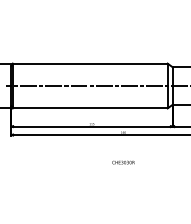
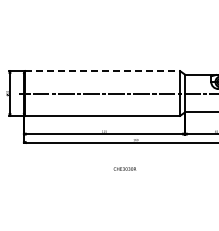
line: (91, 64) -> (103, 71), solid -> dashed
text: (123, 162) -> (124, 168), moved

